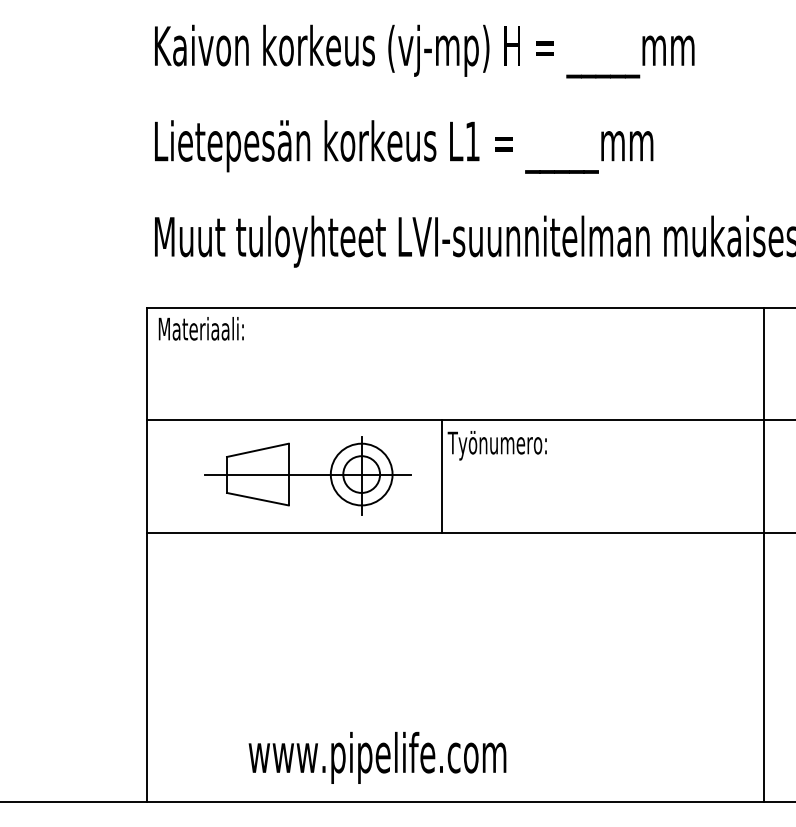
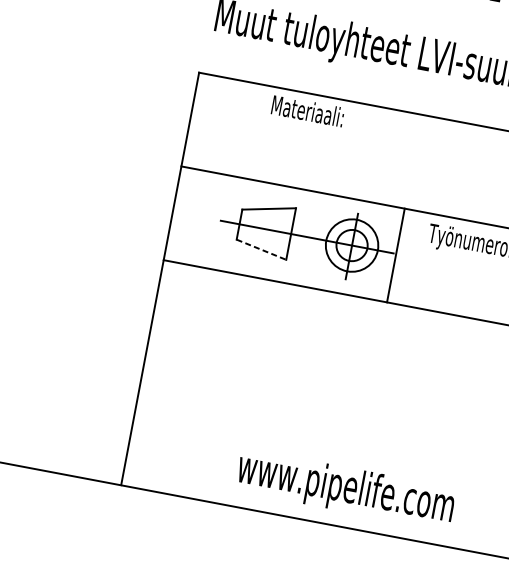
text: (200, 328) -> (307, 110), moved
line: (441, 476) -> (395, 255), moved
line: (258, 499) -> (261, 250), solid -> dashed
text: (377, 757) -> (345, 489), moved

